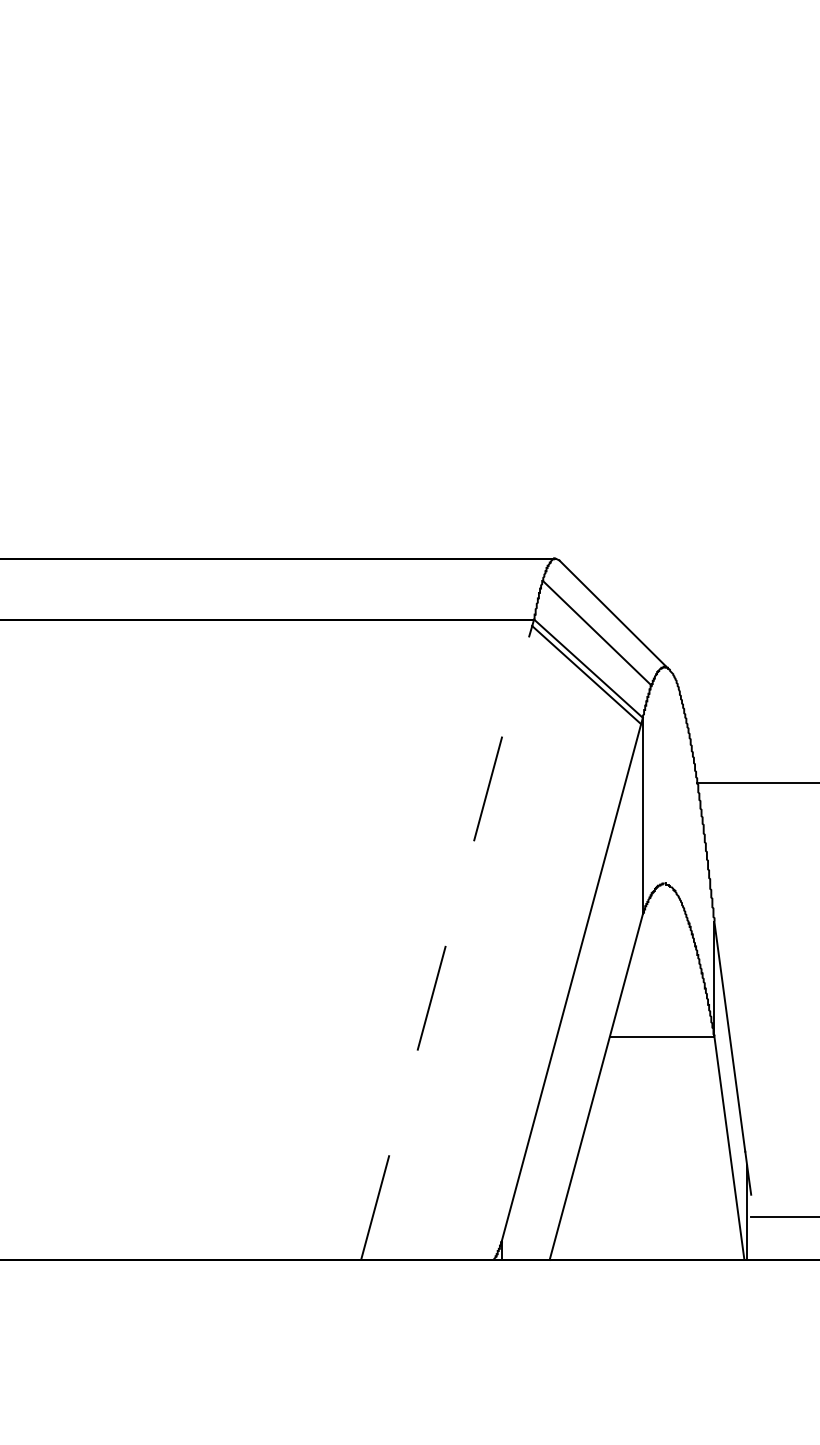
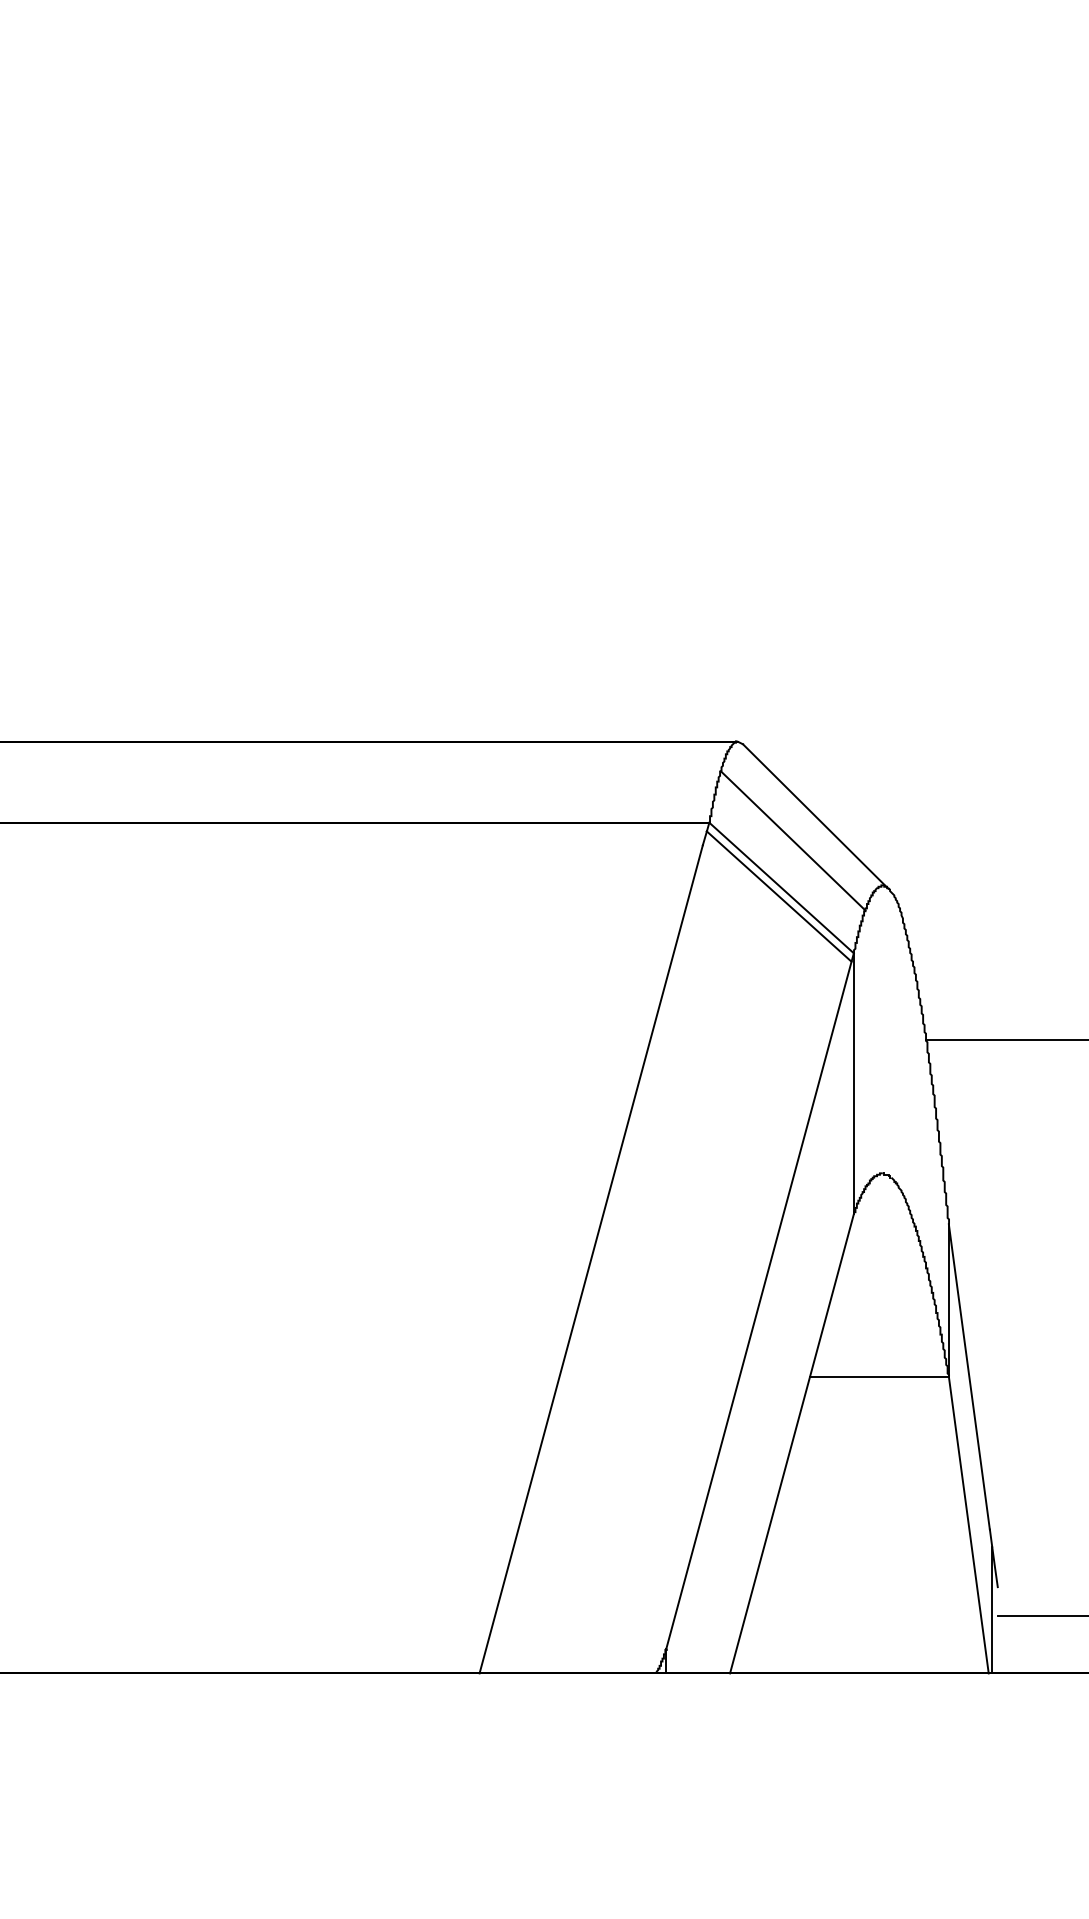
line: (445, 948) -> (591, 1259), dashed -> solid

